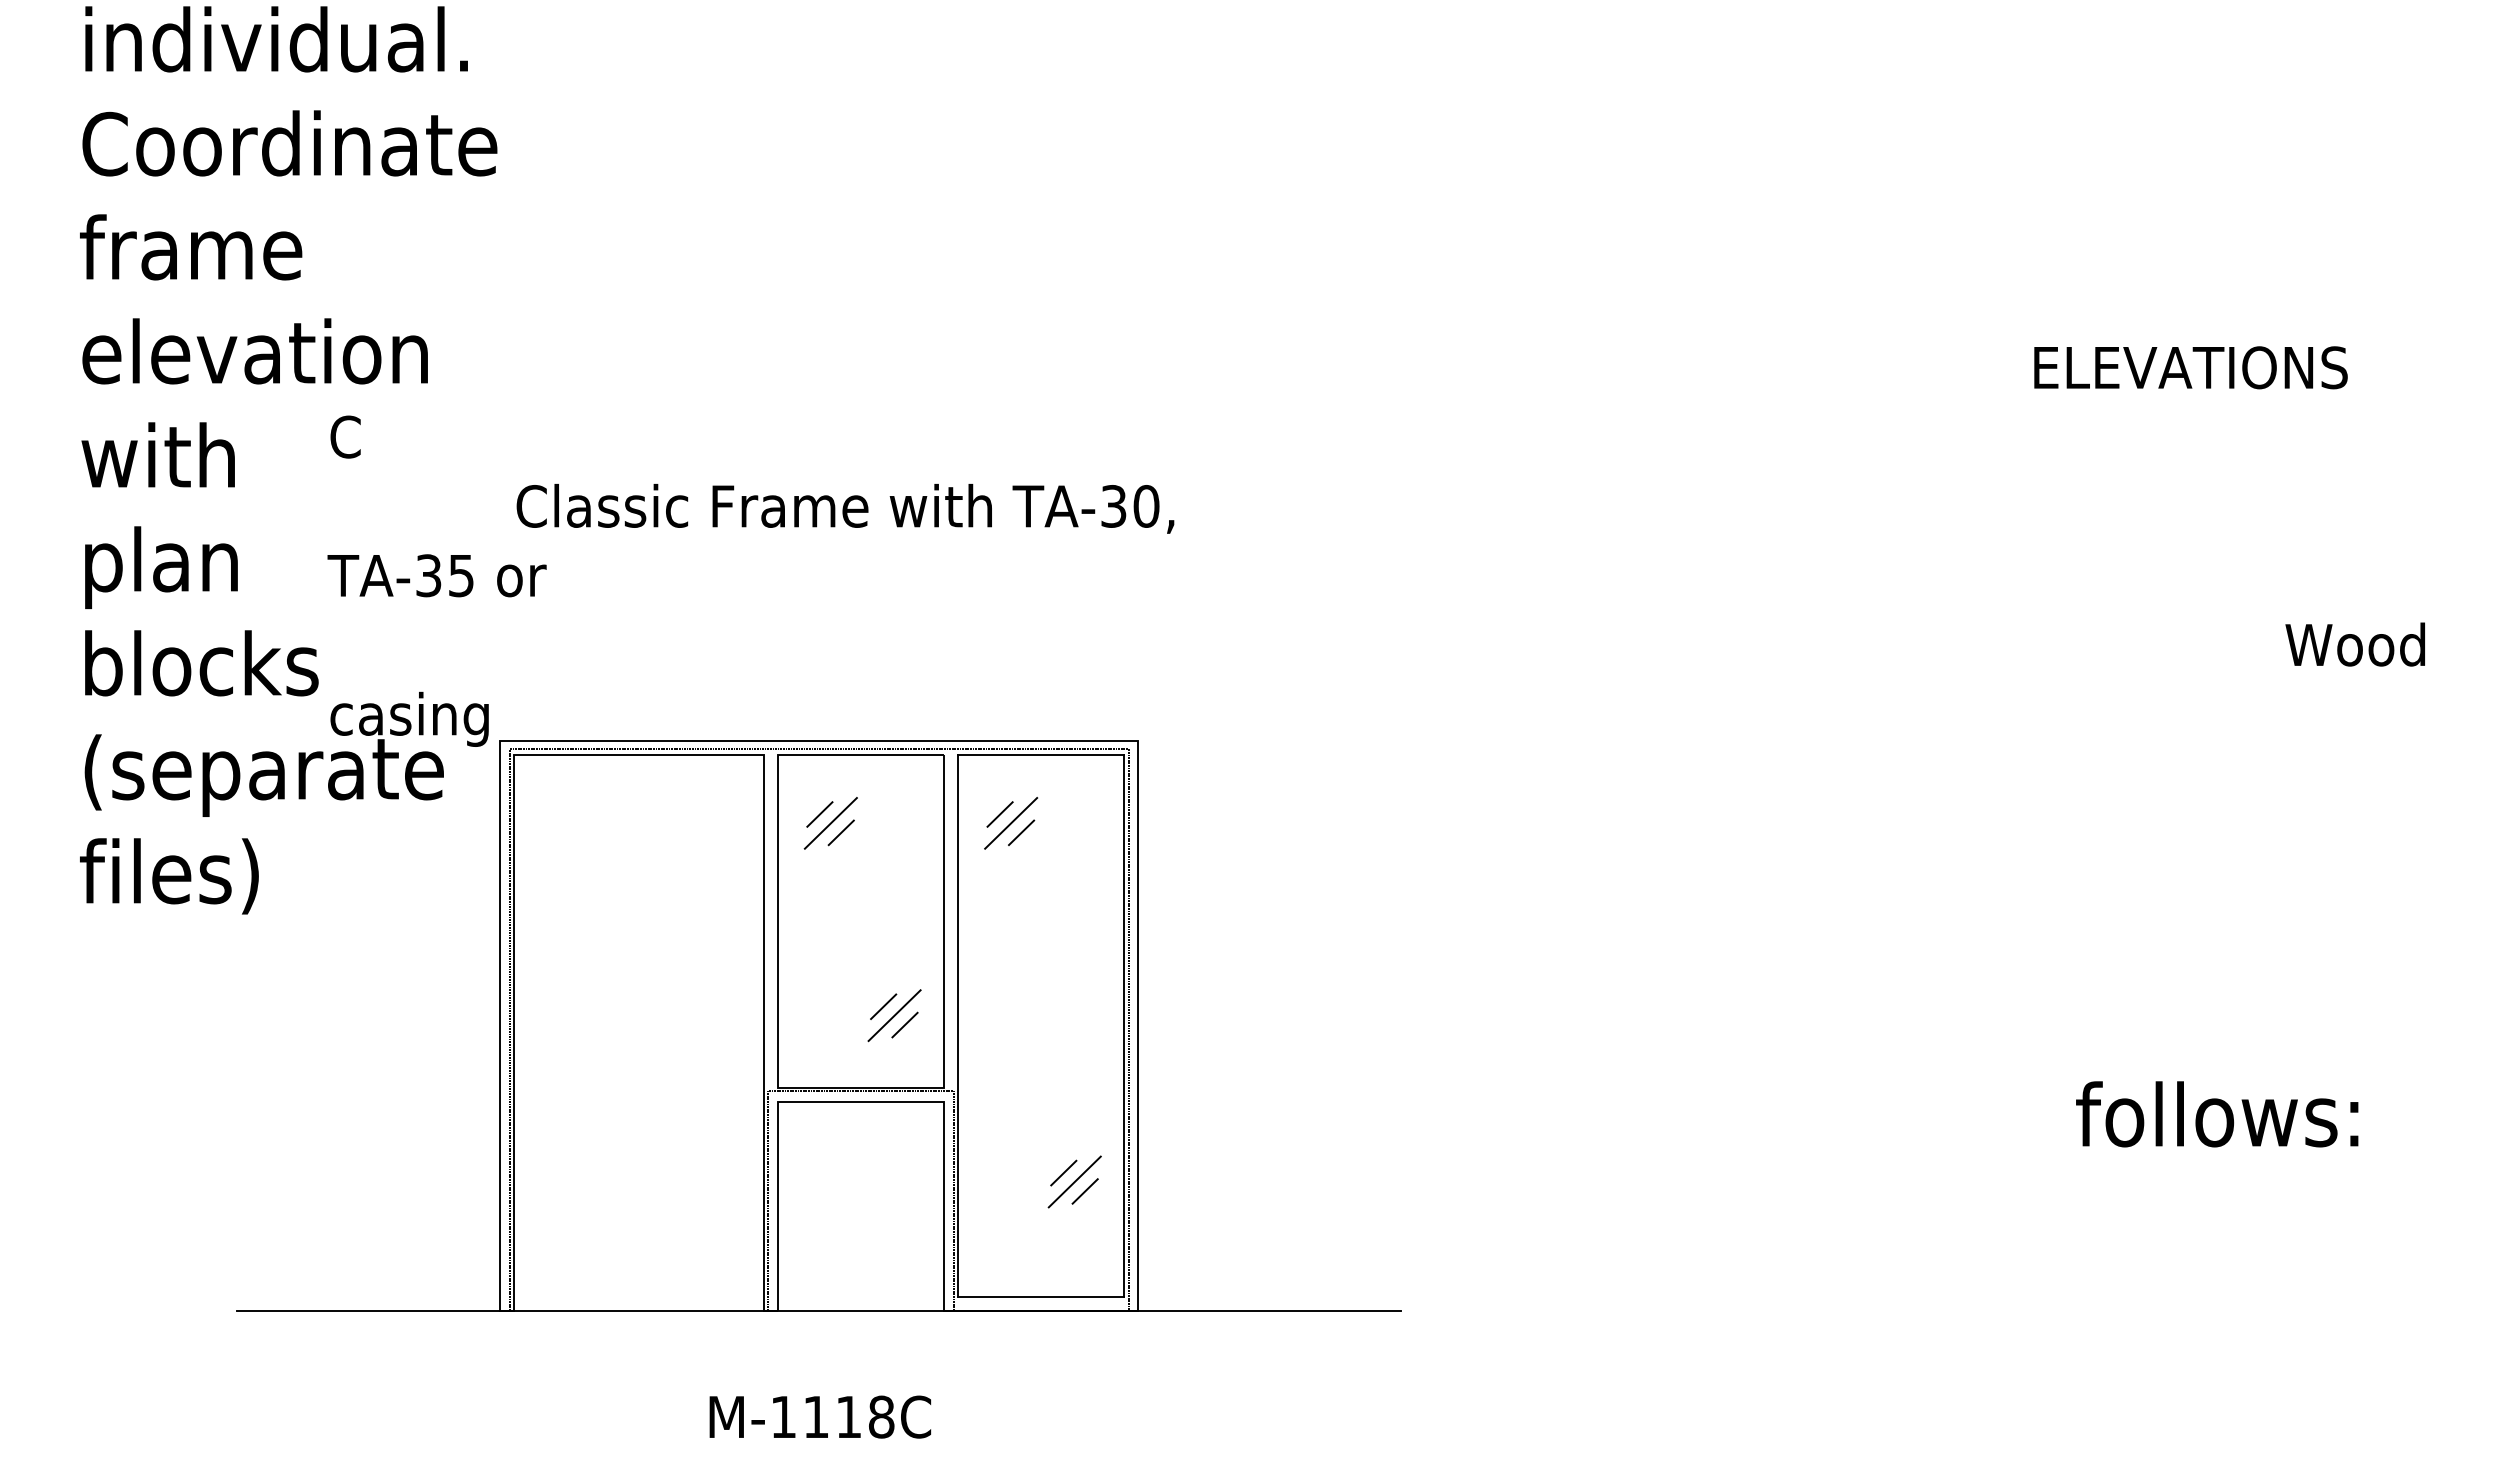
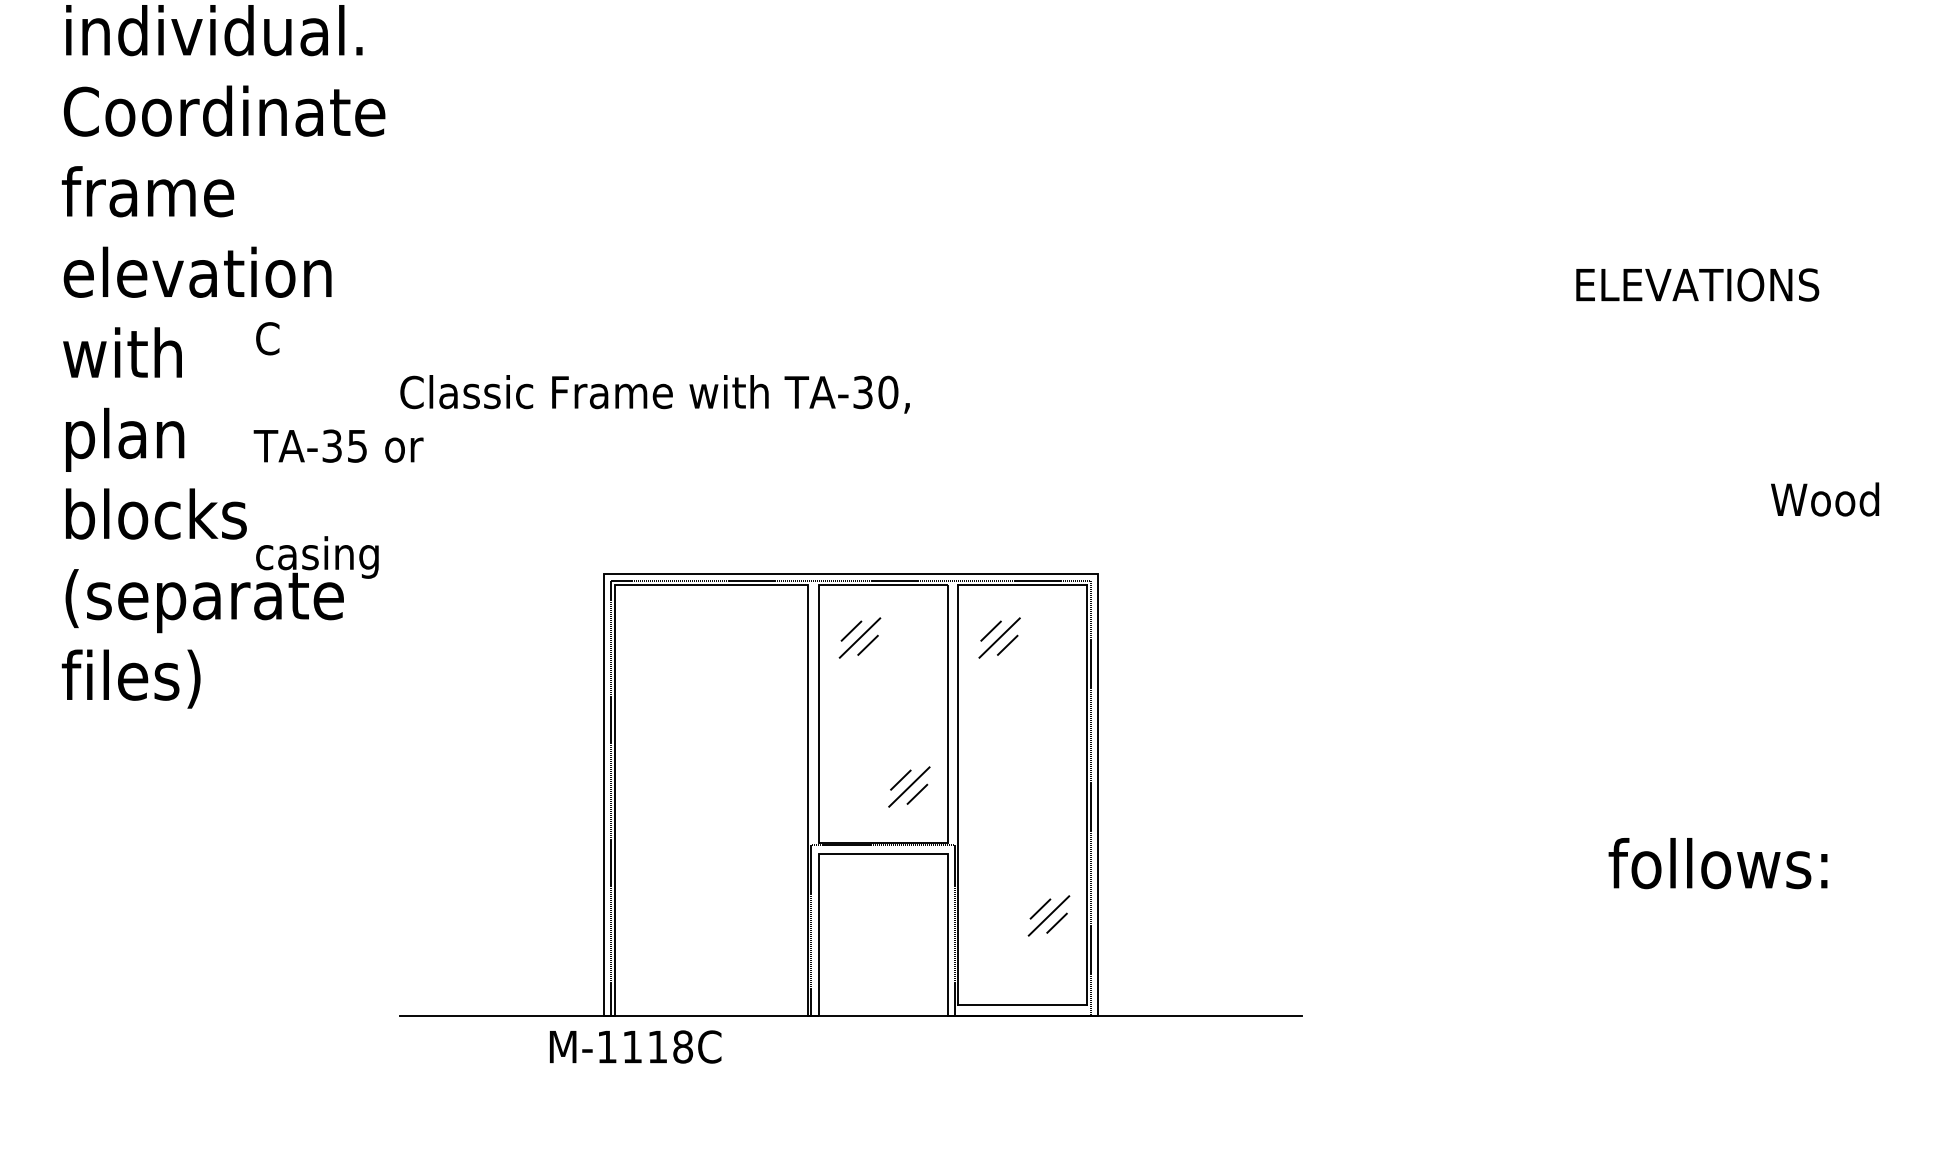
part: (818, 1025) -> (850, 794), moved
text: (820, 1416) -> (635, 1046), moved

